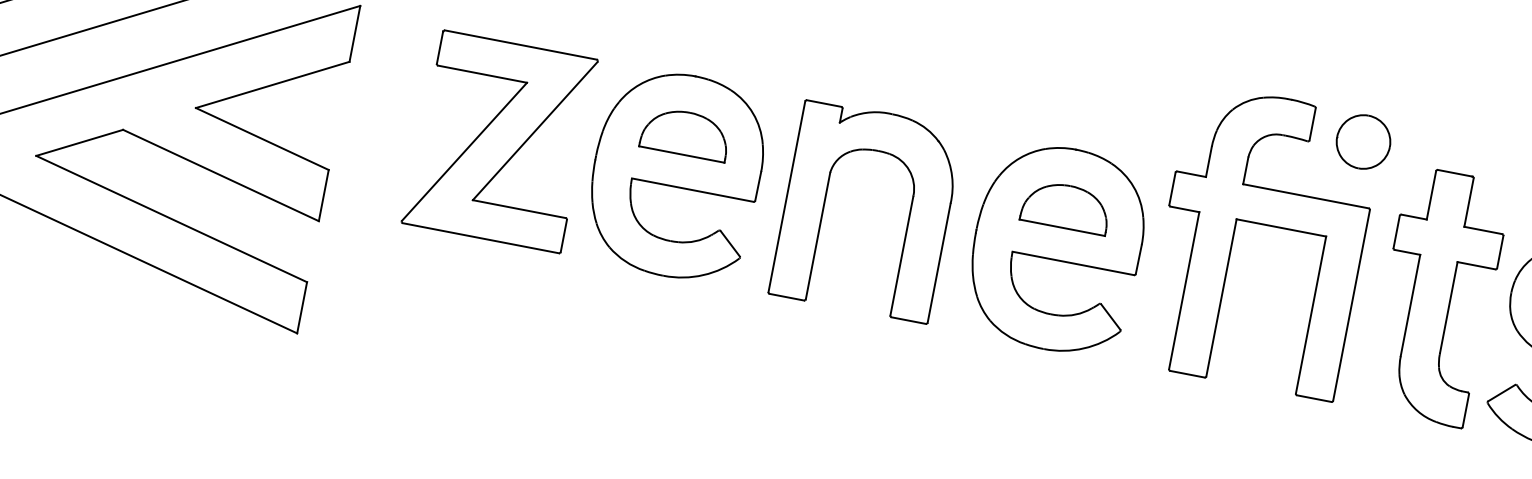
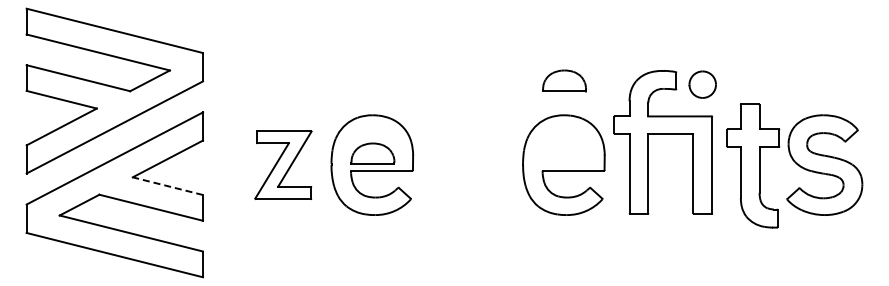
part: (685, 132) -> (372, 153), moved
line: (261, 139) -> (167, 186), solid -> dashed
part: (500, 140) -> (283, 164), size x0.7
part: (826, 202) -> (447, 164), removed
part: (1066, 205) -> (564, 80), moved
part: (1438, 296) -> (753, 165), moved

